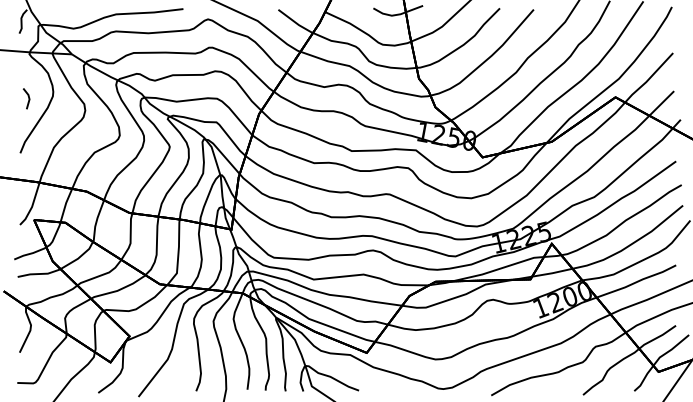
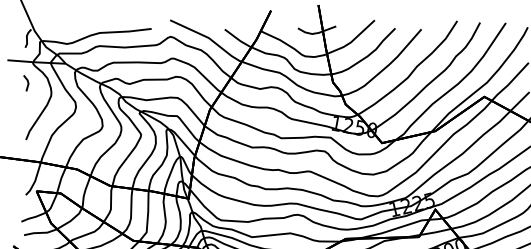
line: (28, 98) -> (27, 83), moved

